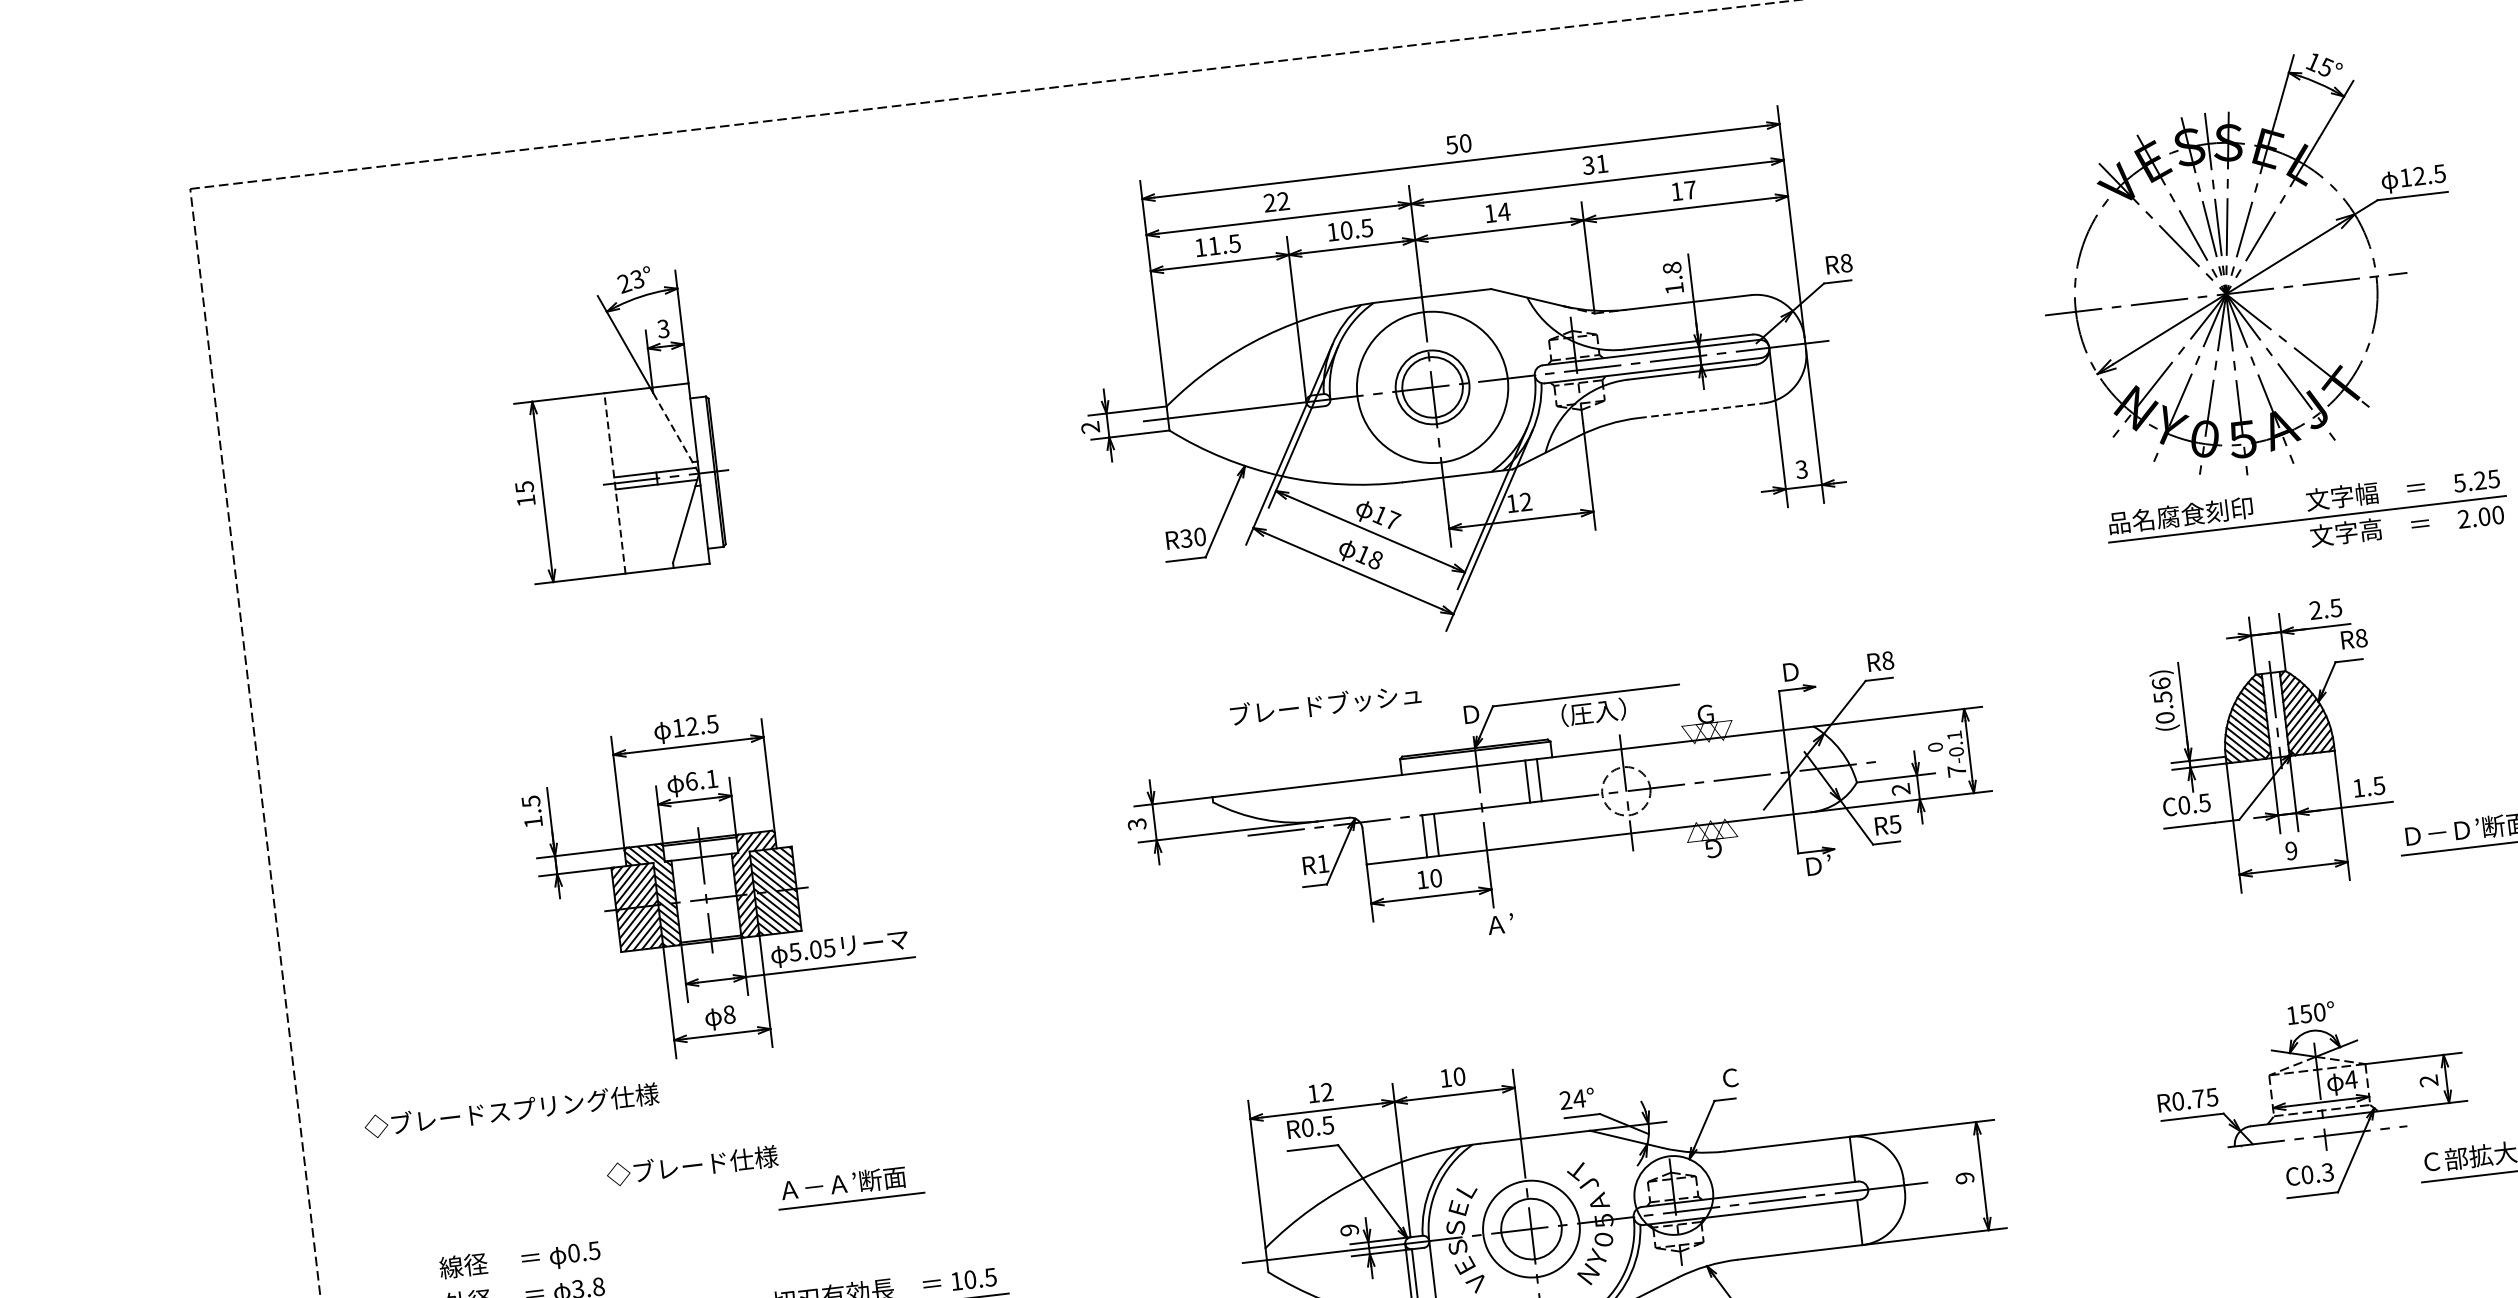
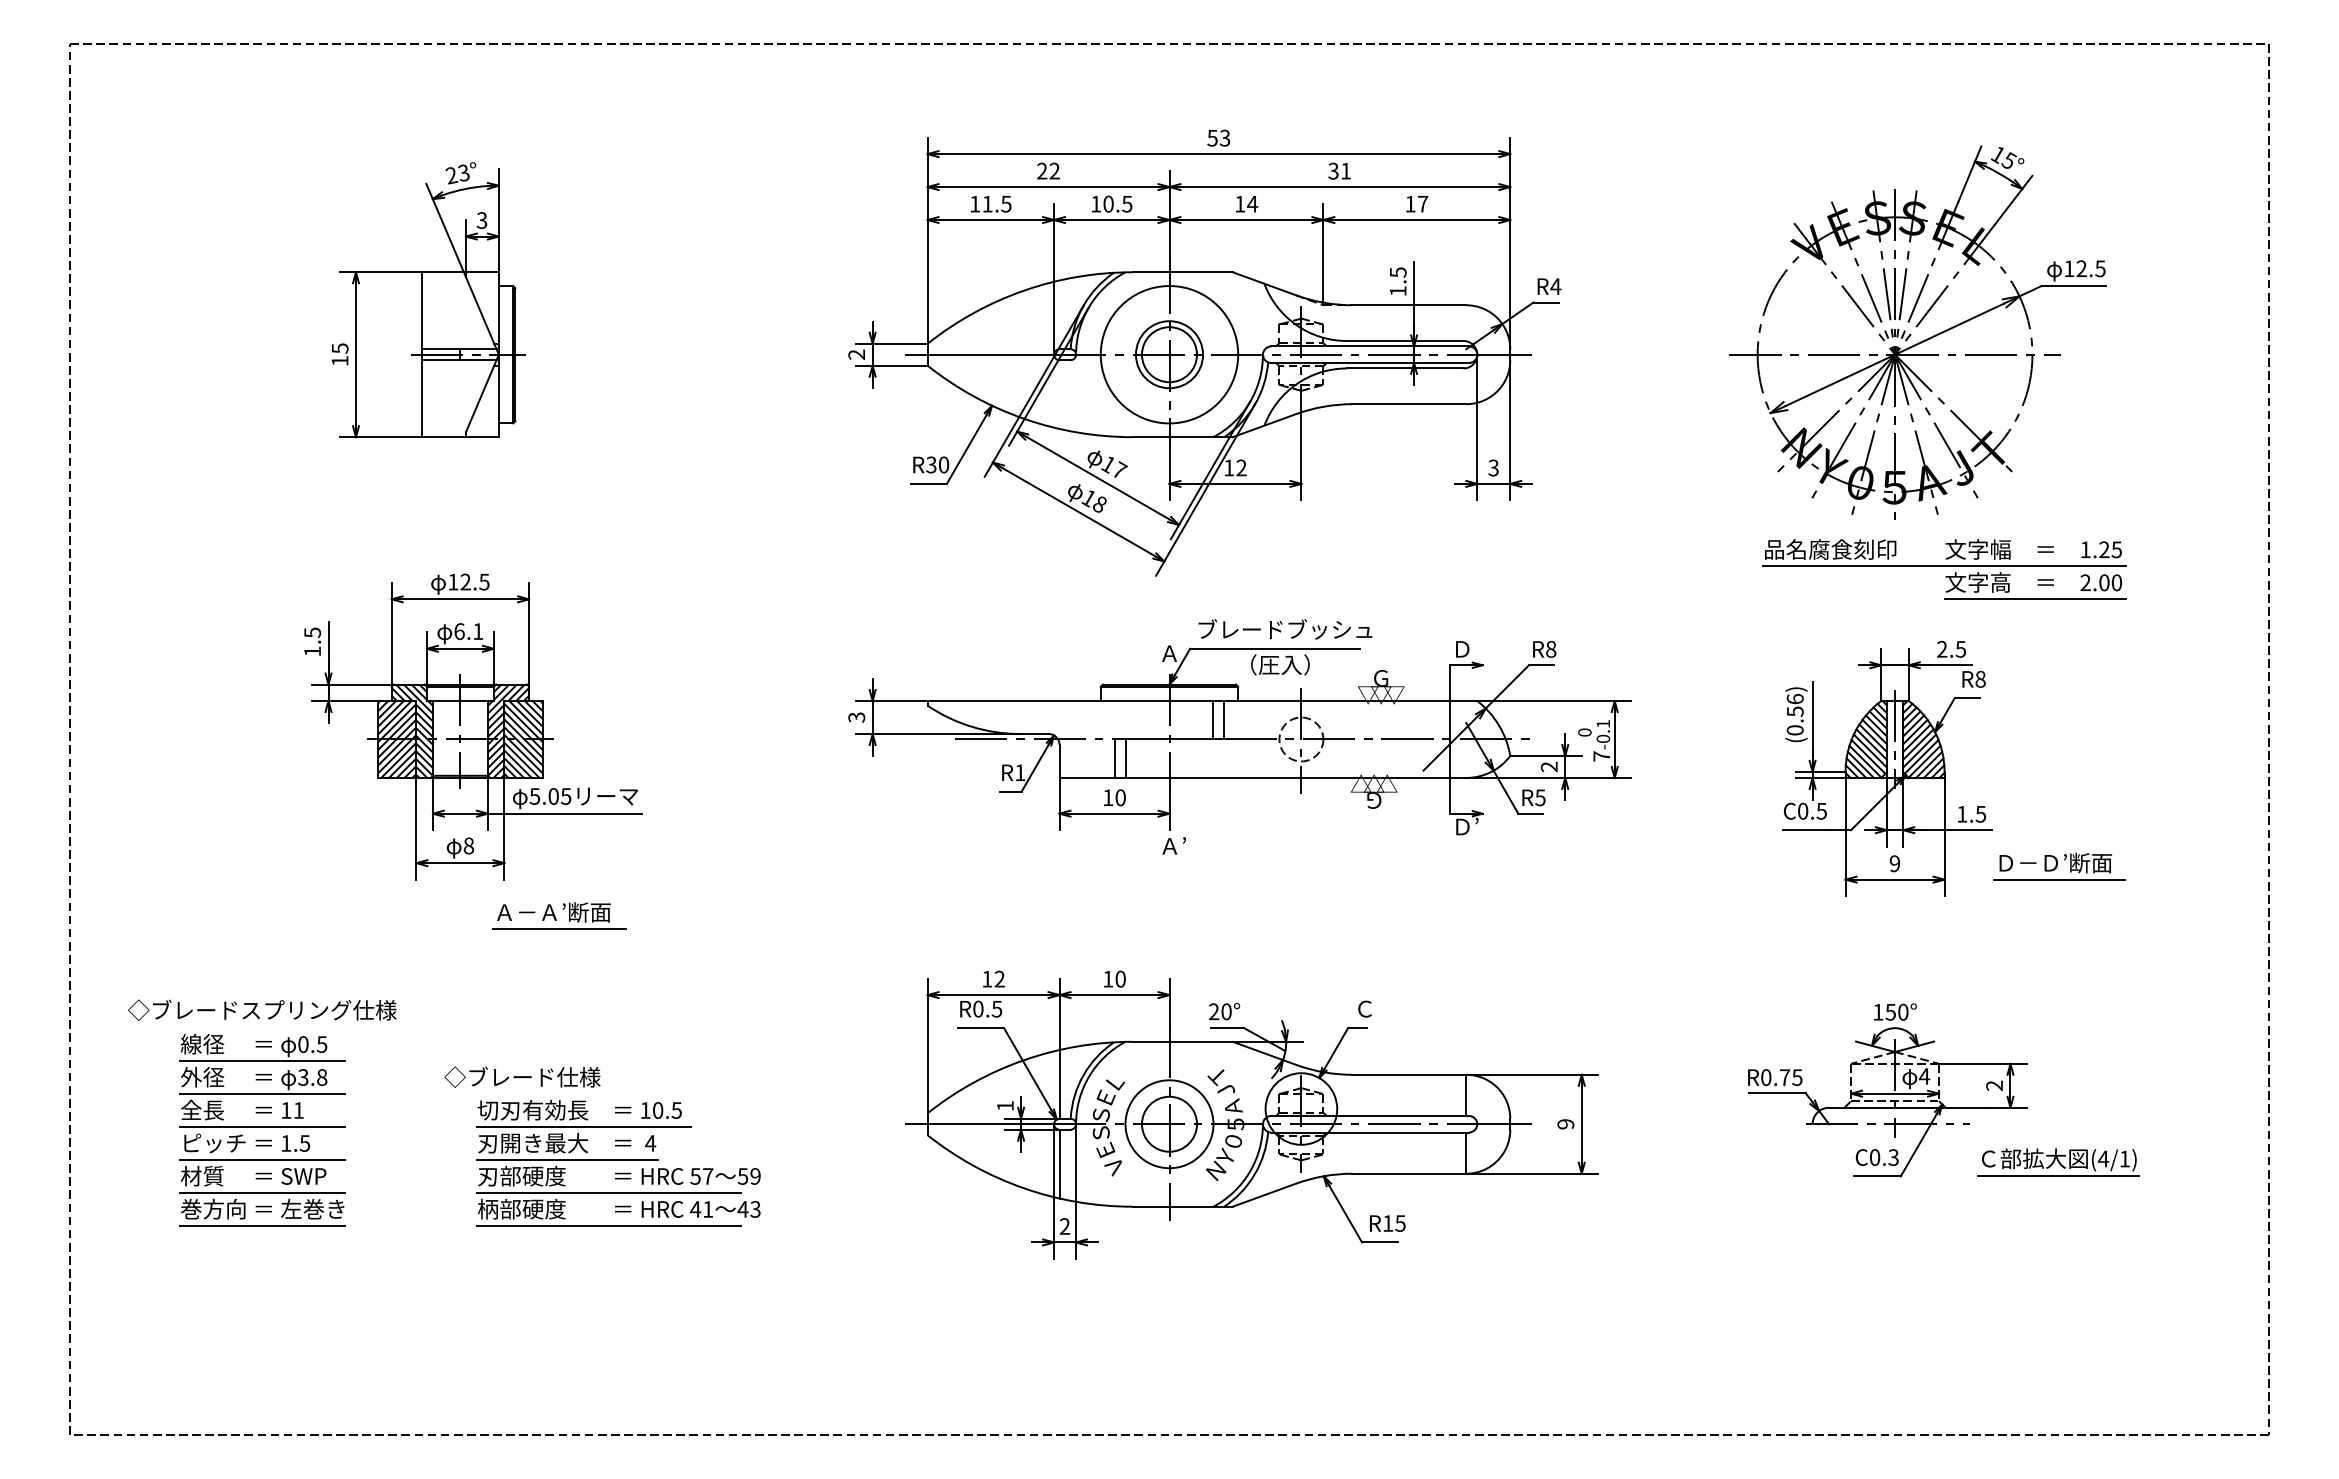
text: (1464, 142) -> (1224, 137), 50 -> 53
text: (1846, 263) -> (1555, 286), R8 -> R4
text: (1671, 268) -> (1397, 272), 1.8 -> 1.5
line: (1701, 411) -> (1409, 404), dashed -> solid
line: (676, 432) -> (482, 315), dashed -> solid
text: (2459, 482) -> (2085, 549), 5.25 -> 1.25
line: (614, 483) -> (421, 354), dashed -> solid
line: (2410, 543) -> (2034, 599), added
text: (1325, 704) -> (1285, 629), moved
text: (1471, 714) -> (1169, 653), Ｄ -> Ａ
text: (1579, 1098) -> (1226, 1011), 24° -> 20°
text: (511, 1109) -> (262, 1009), moved
text: (692, 1164) -> (522, 1076), moved
part: (850, 1186) -> (559, 915), moved
text: (1349, 1230) -> (1005, 1106), 9 -> 1
line: (531, 1276) -> (262, 1061), added

